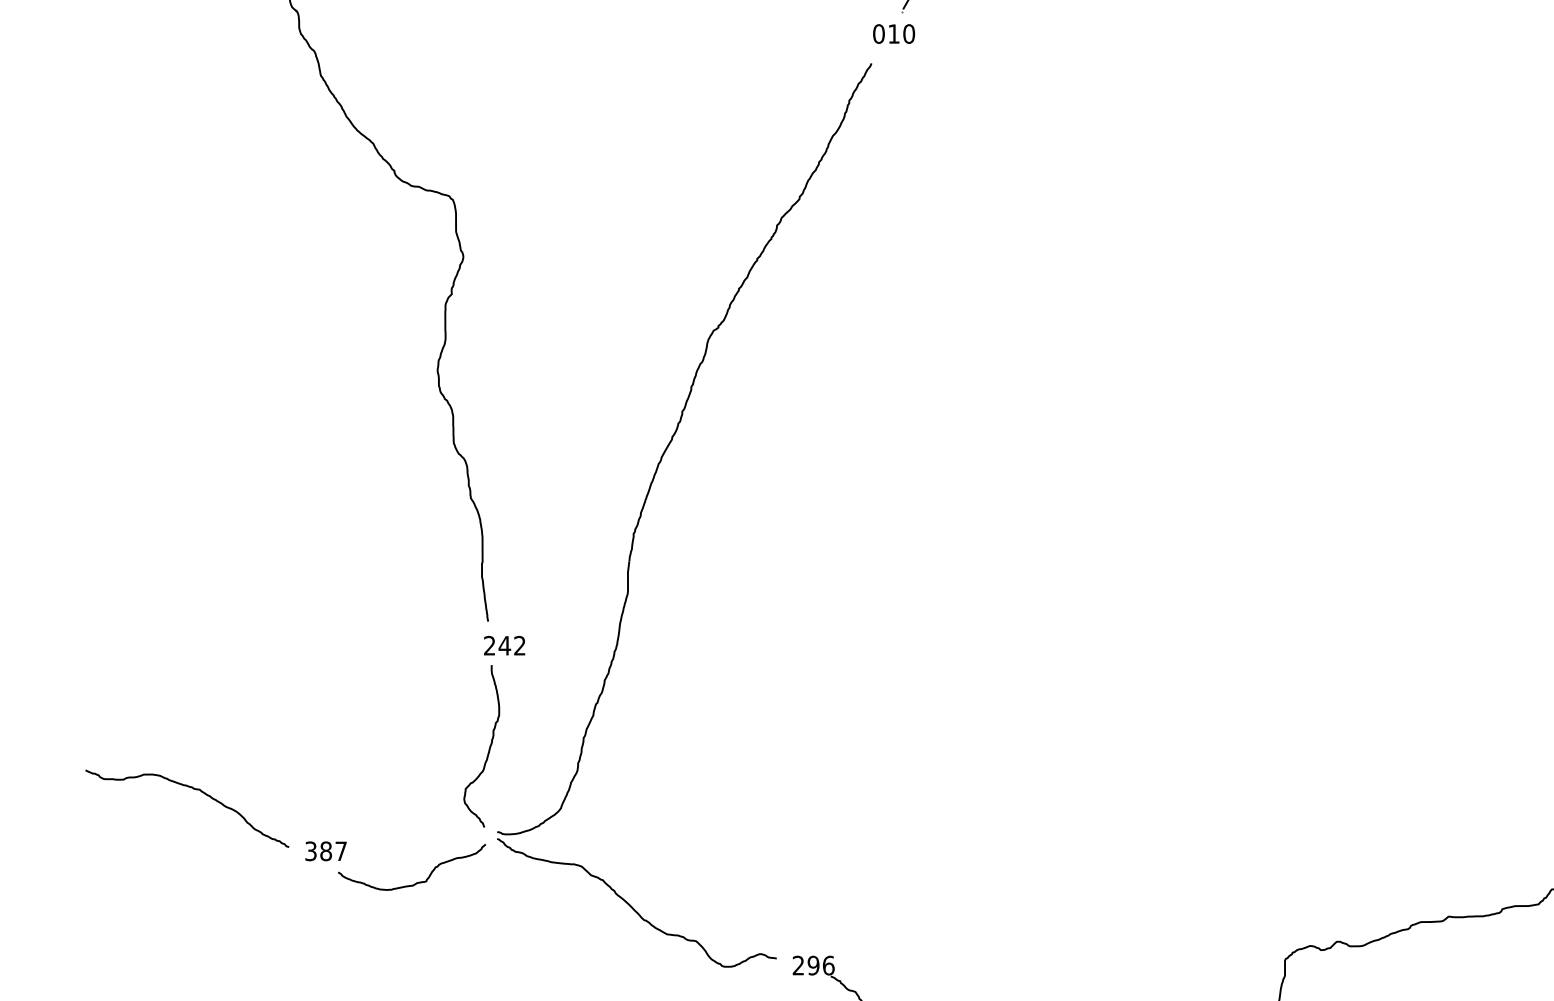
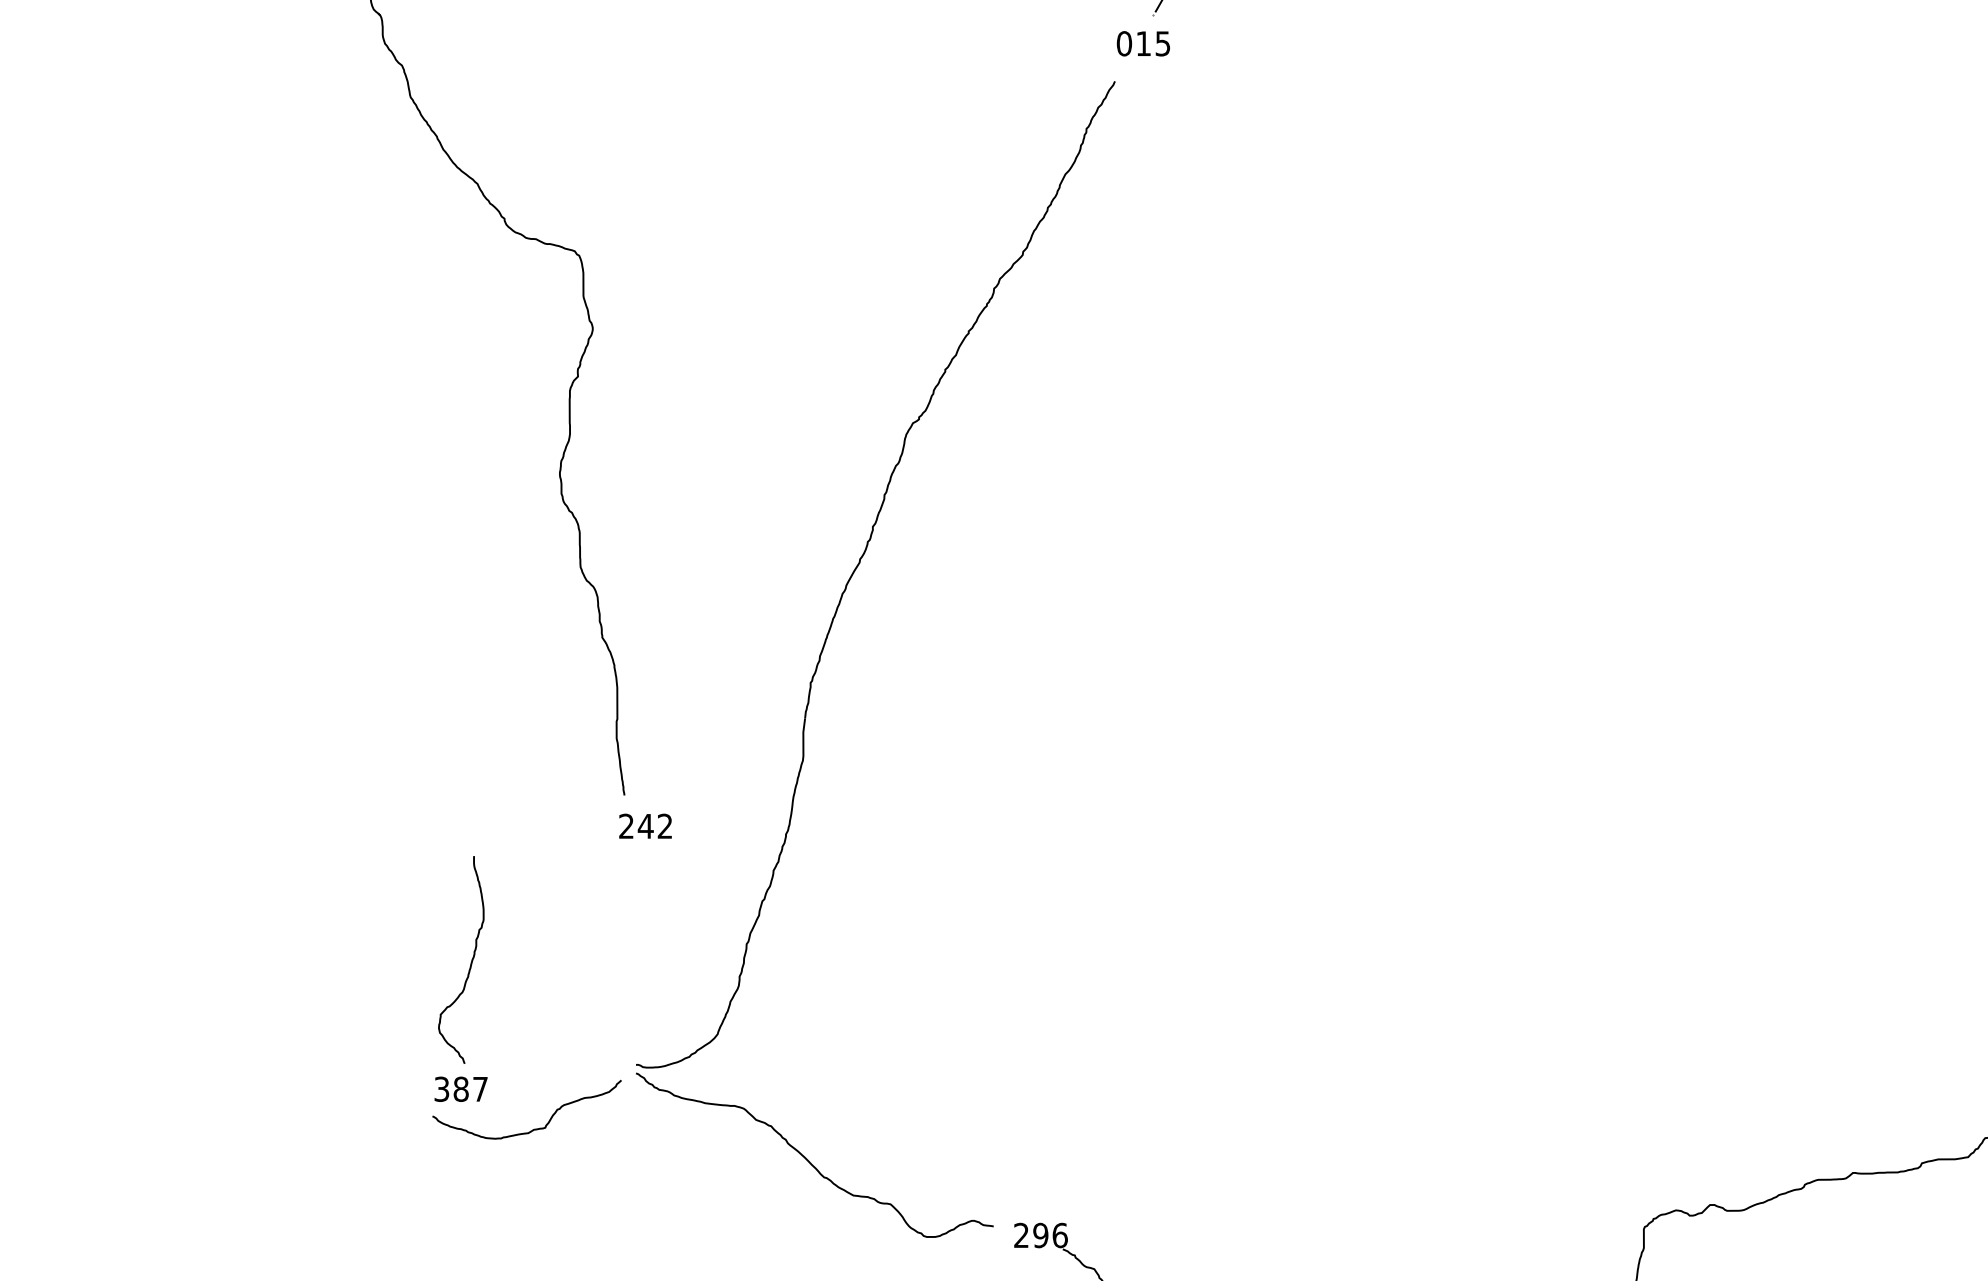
text: (908, 33) -> (1162, 43), 010 -> 015
curve: (488, 748) -> (470, 962), moved
curve: (194, 789) -> (248, 1010), removed
text: (325, 850) -> (460, 1088), moved

